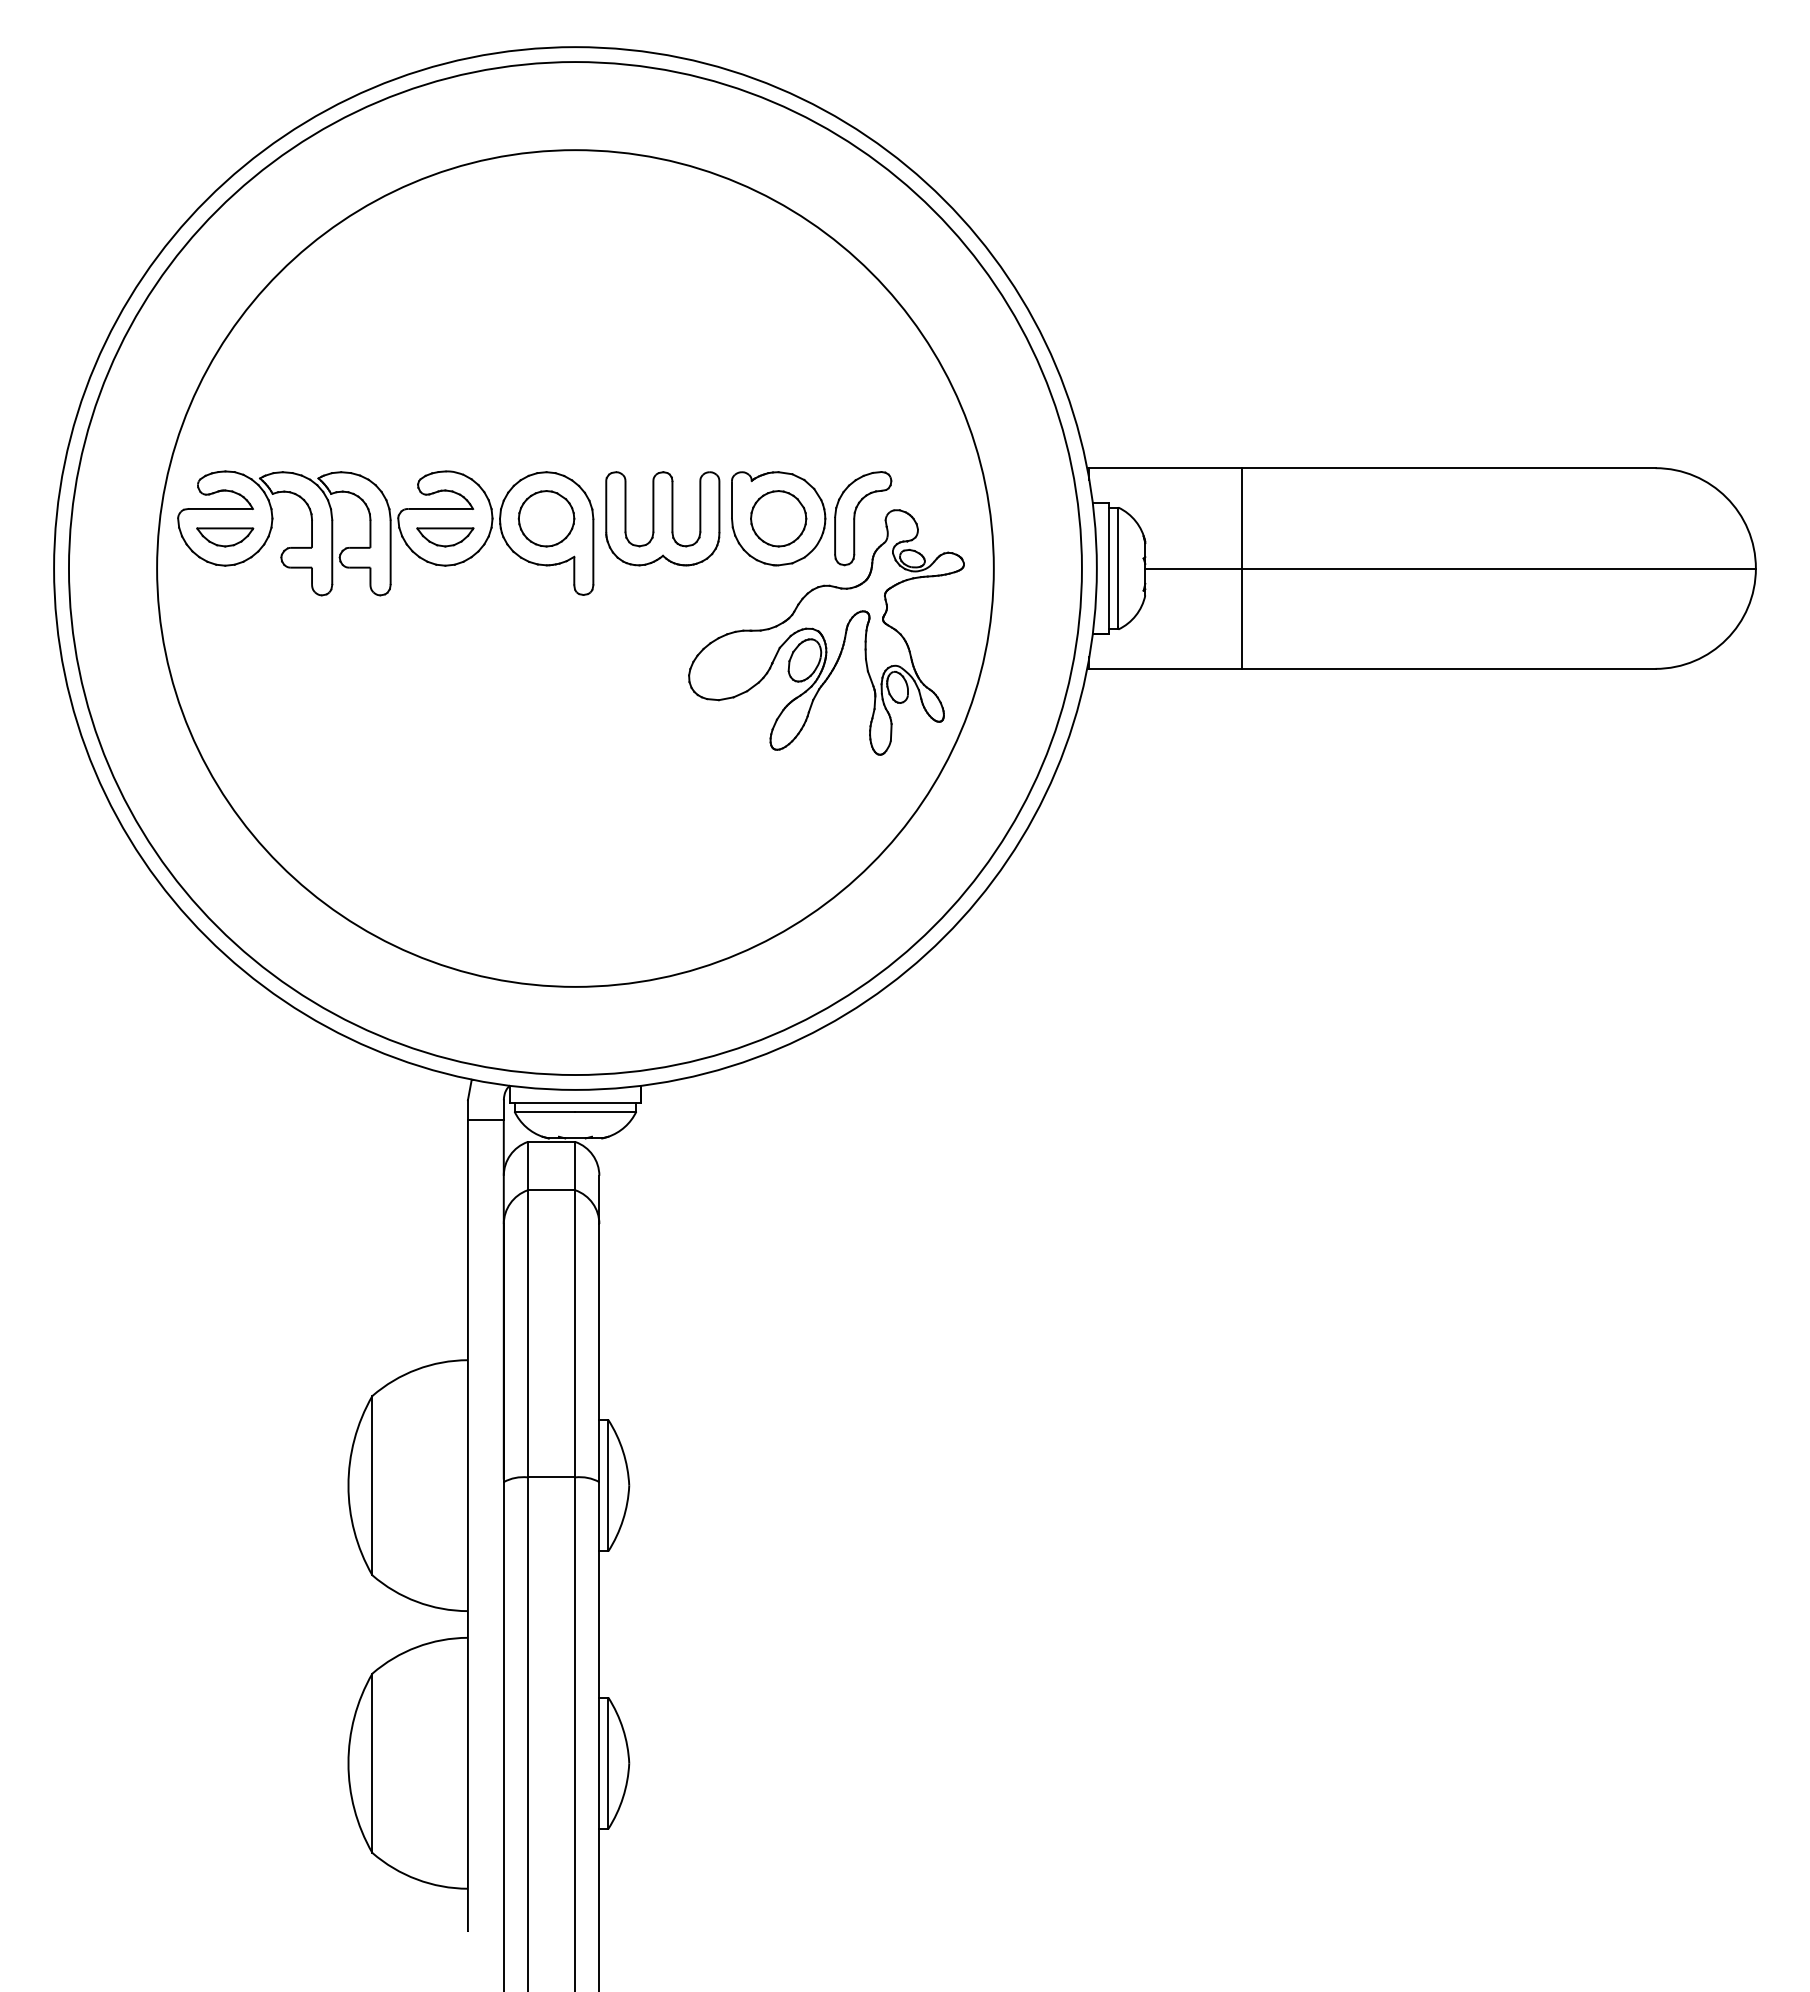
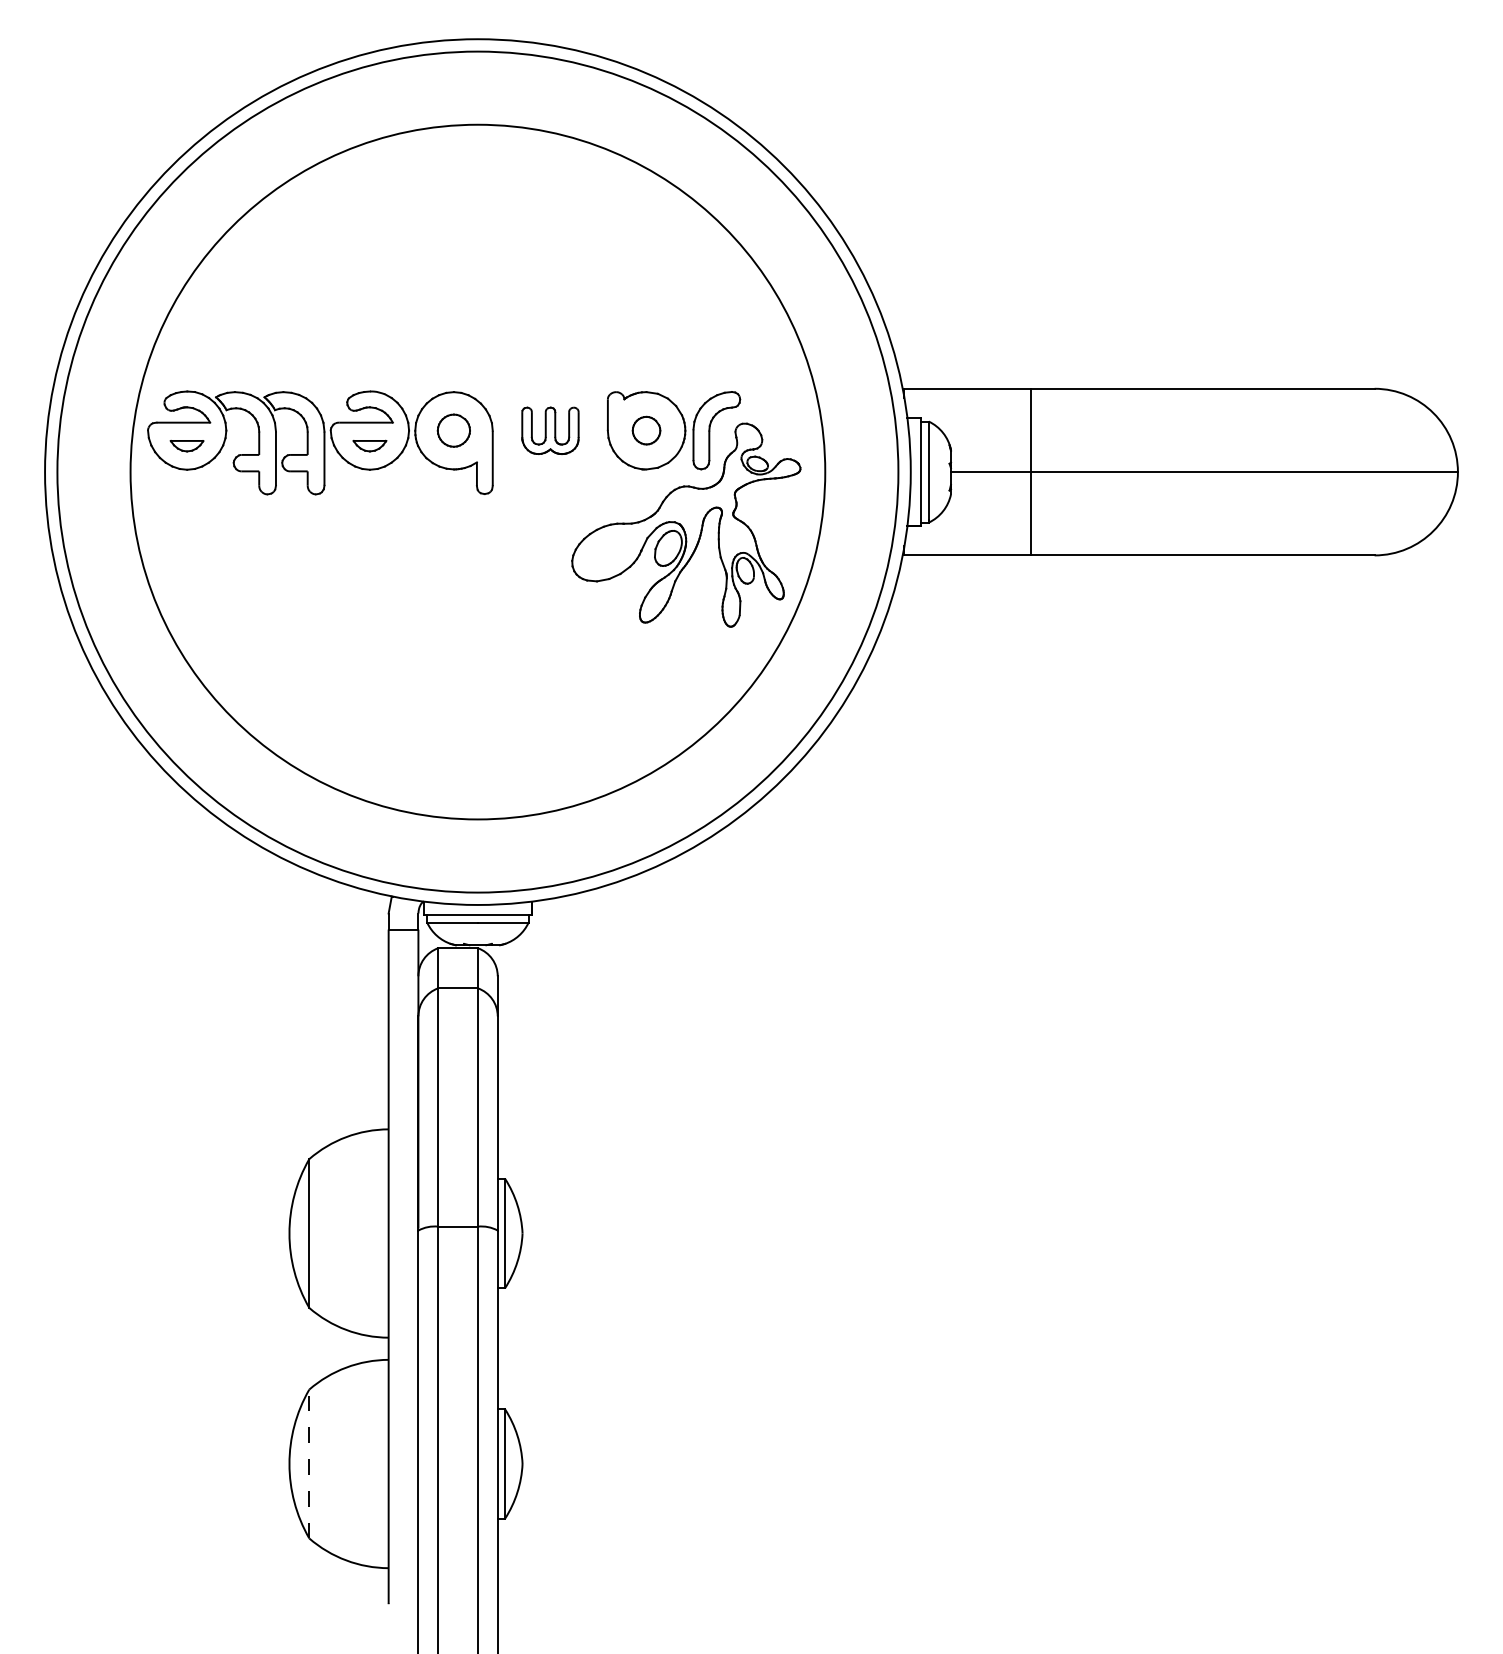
part: (546, 518) -> (453, 430), size x0.7
part: (662, 518) -> (550, 430), size x0.6
part: (778, 518) -> (646, 430), size x0.6
part: (224, 536) -> (186, 445), size x0.7
part: (444, 536) -> (369, 445), size x0.7
line: (372, 1762) -> (309, 1463), solid -> dashed

